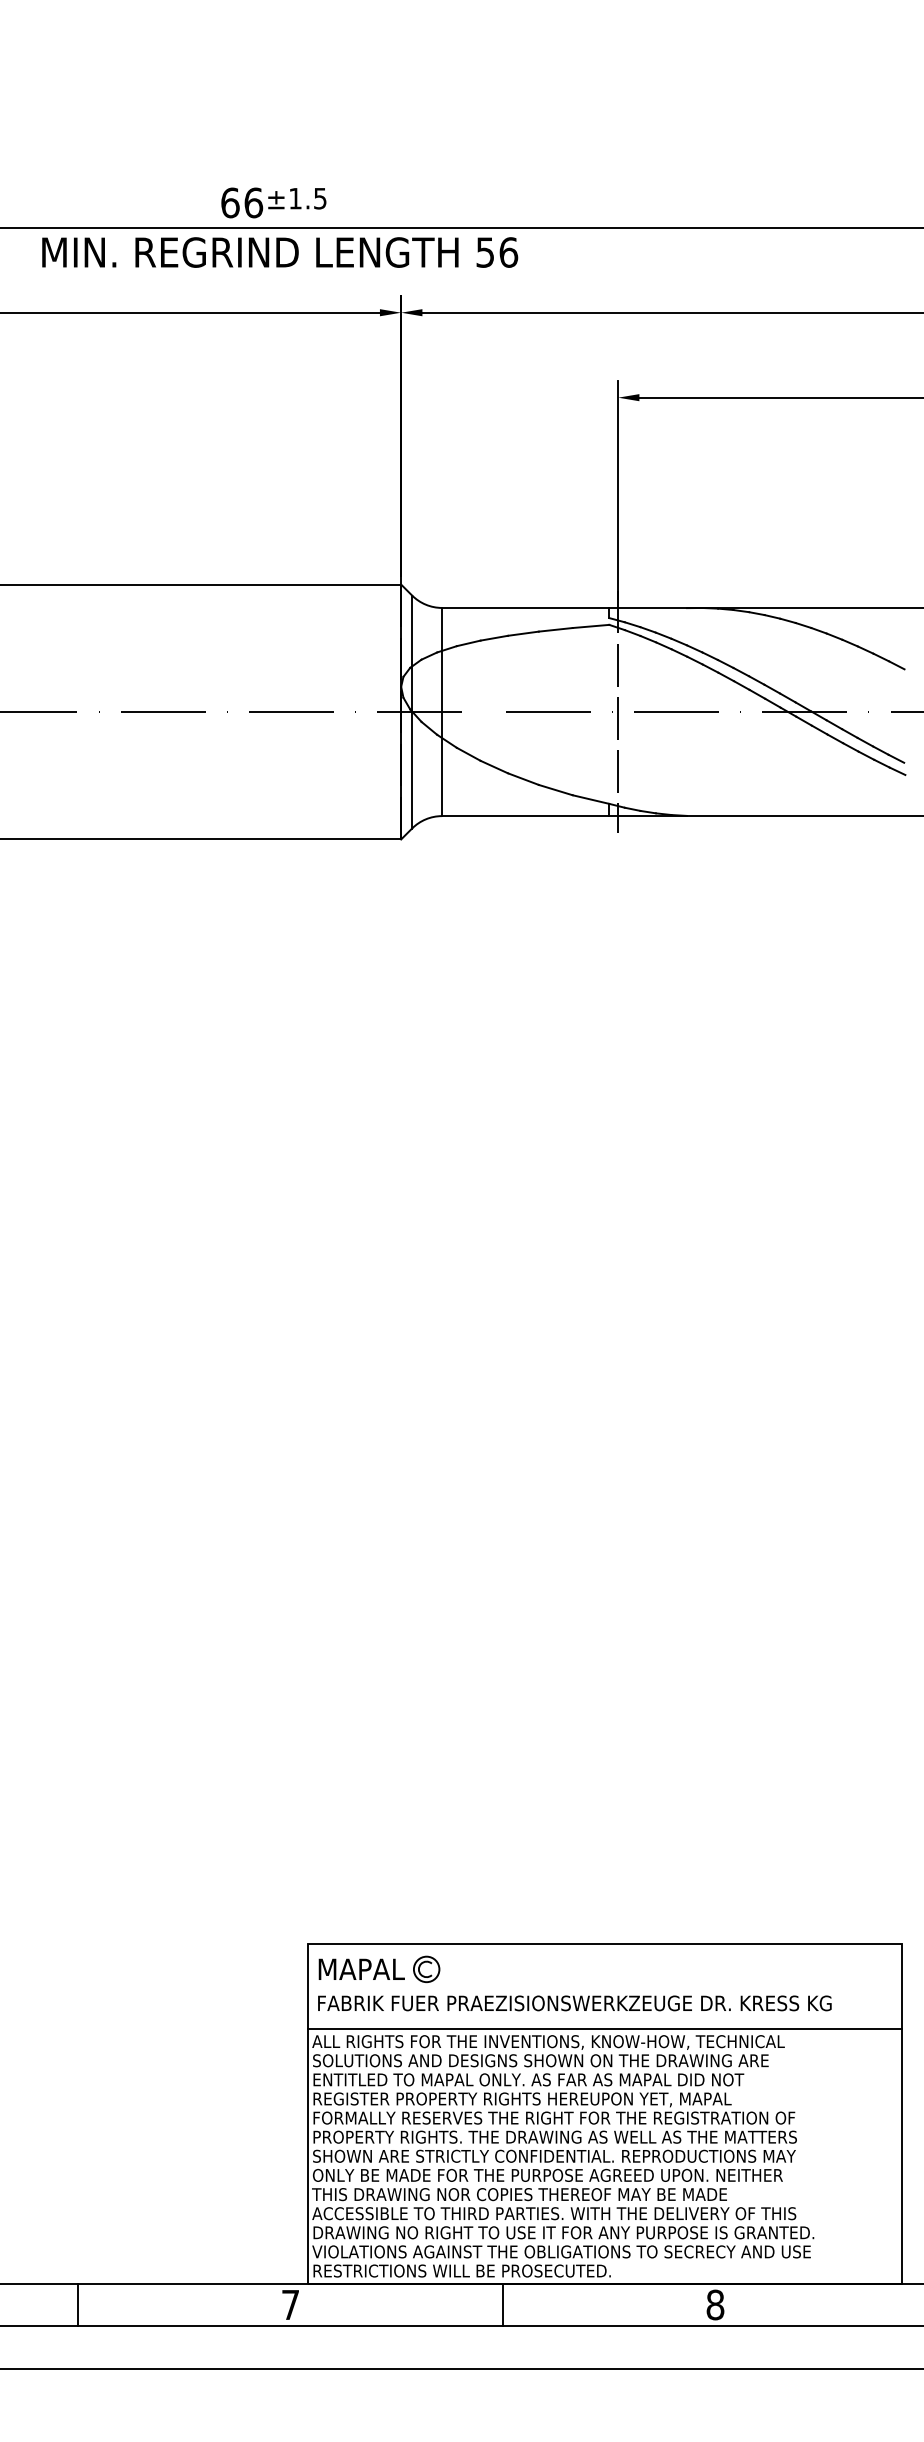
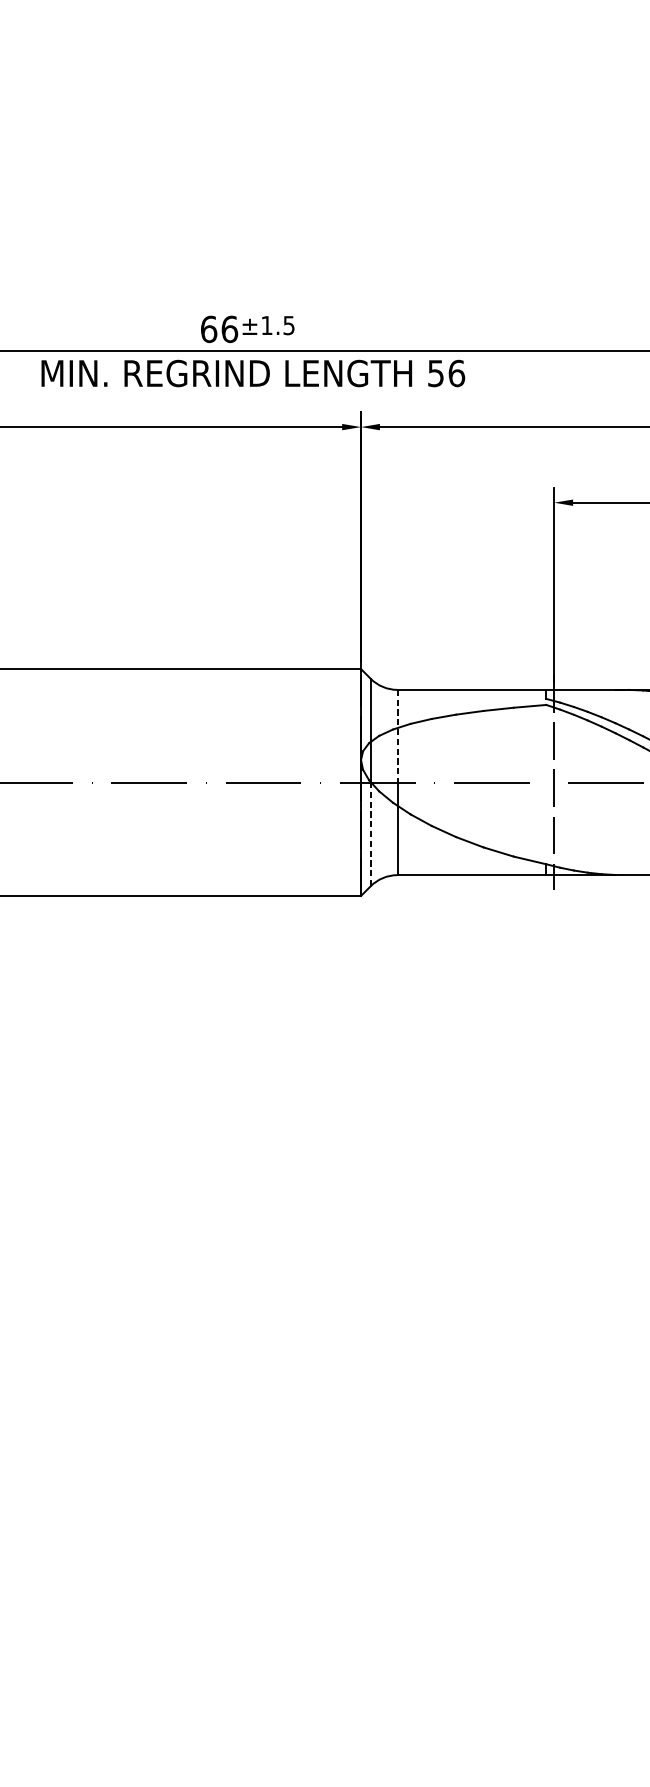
line: (442, 660) -> (397, 736), solid -> dashed
line: (412, 769) -> (371, 833), solid -> dashed

